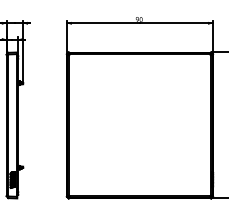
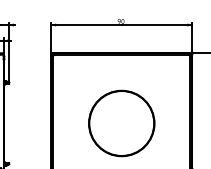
part: (139, 125) -> (121, 123), added

